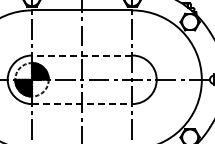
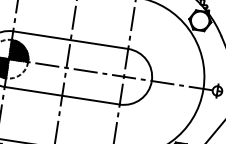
line: (81, 55) -> (69, 39), dashed -> solid
line: (82, 104) -> (62, 96), dashed -> solid

